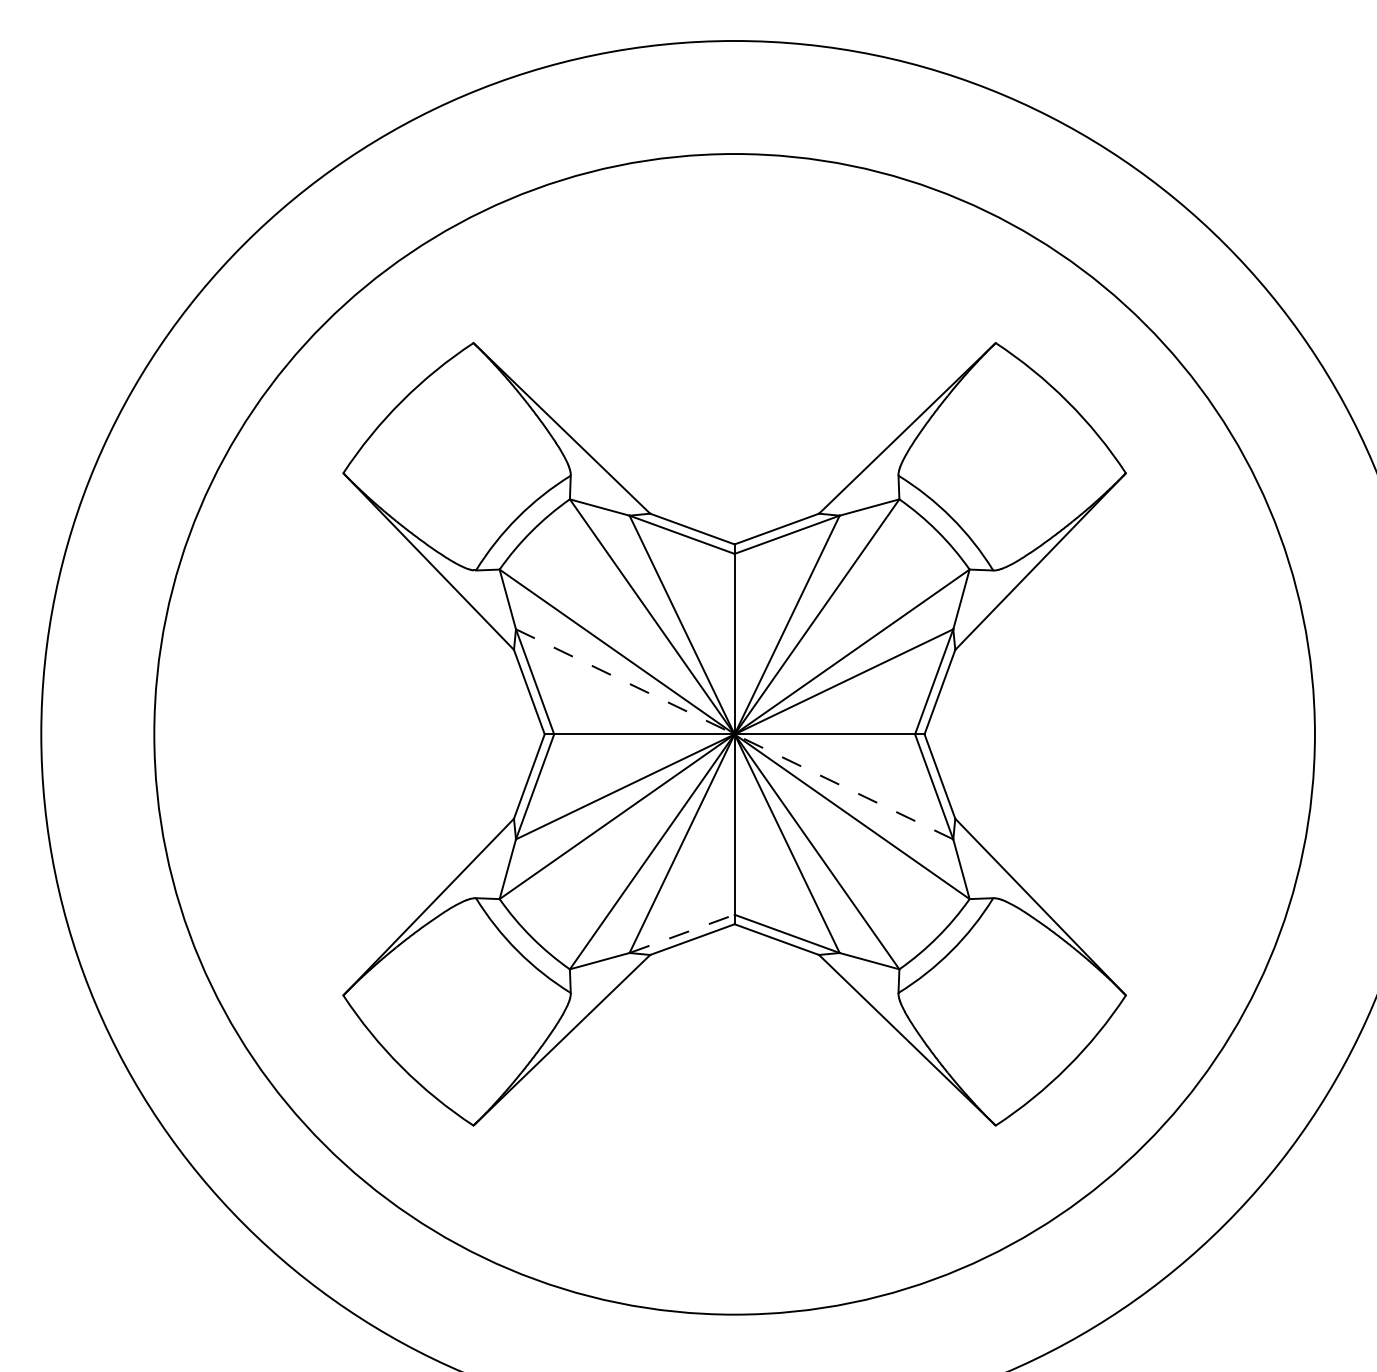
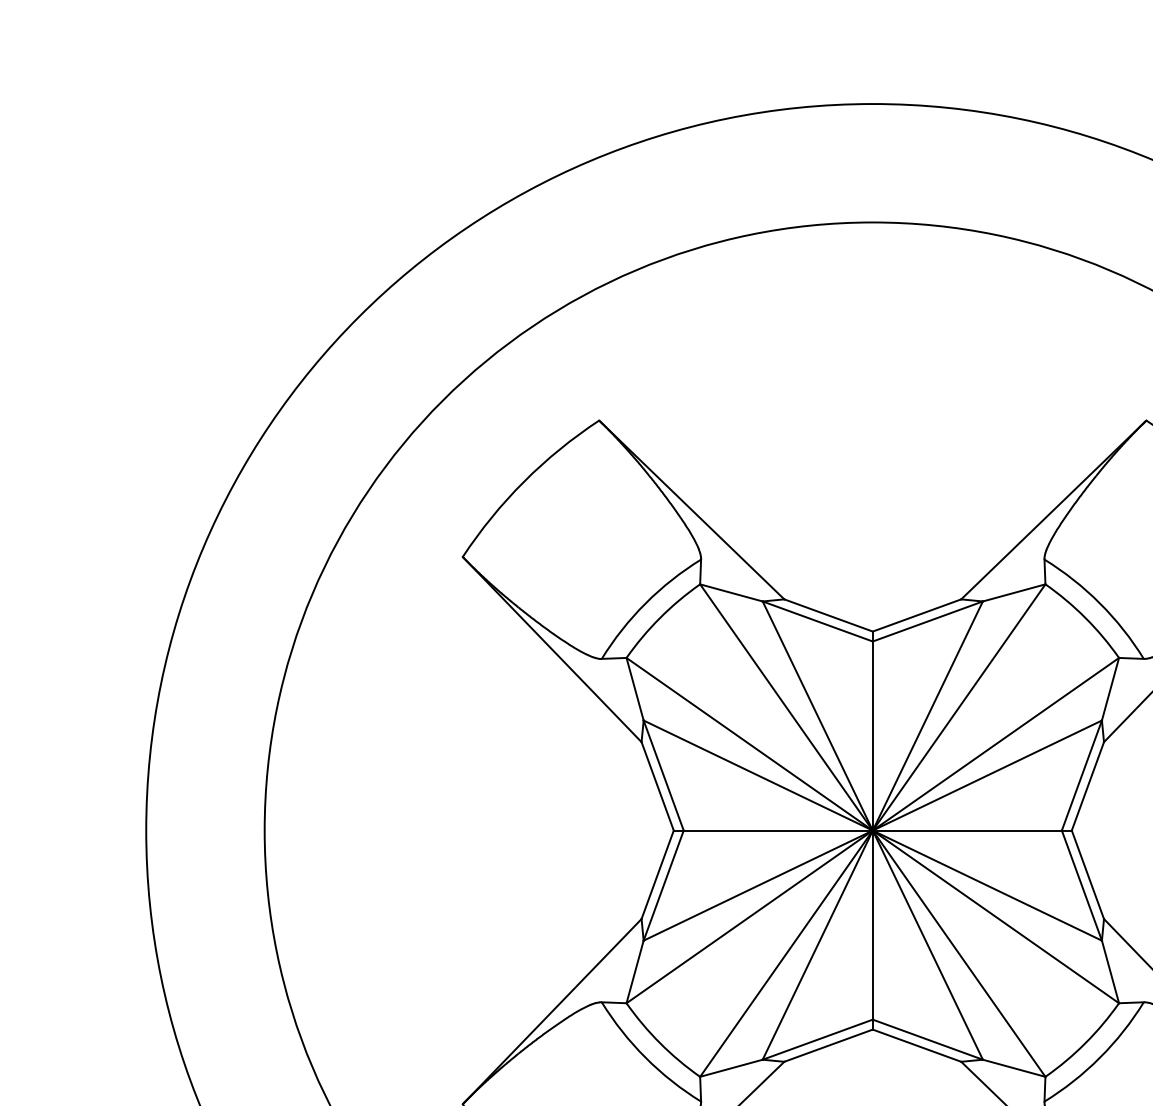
line: (734, 734) -> (872, 830), dashed -> solid
line: (682, 933) -> (818, 1039), dashed -> solid

